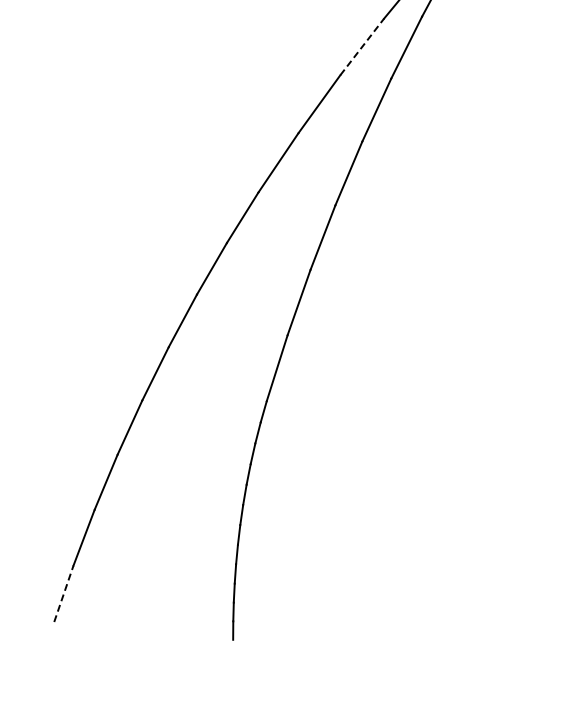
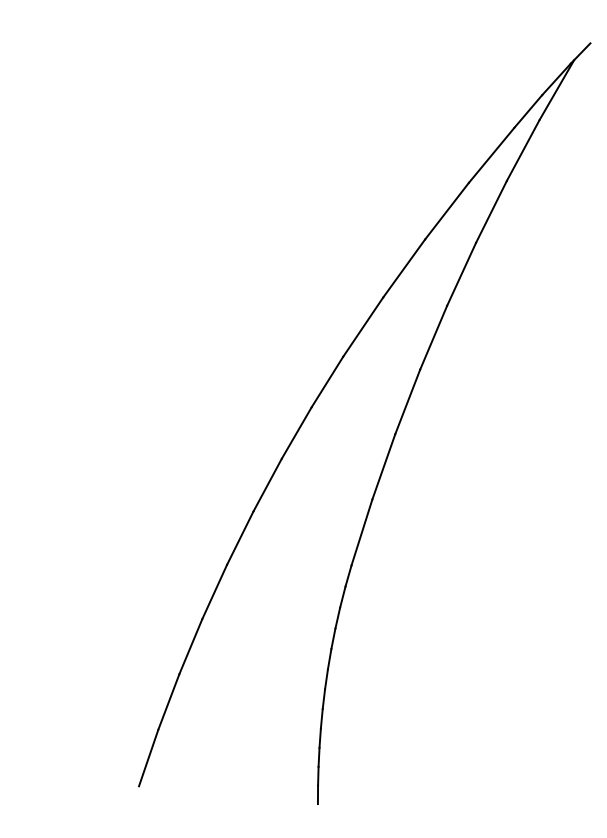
line: (362, 47) -> (447, 211), dashed -> solid
line: (63, 594) -> (148, 758), dashed -> solid

